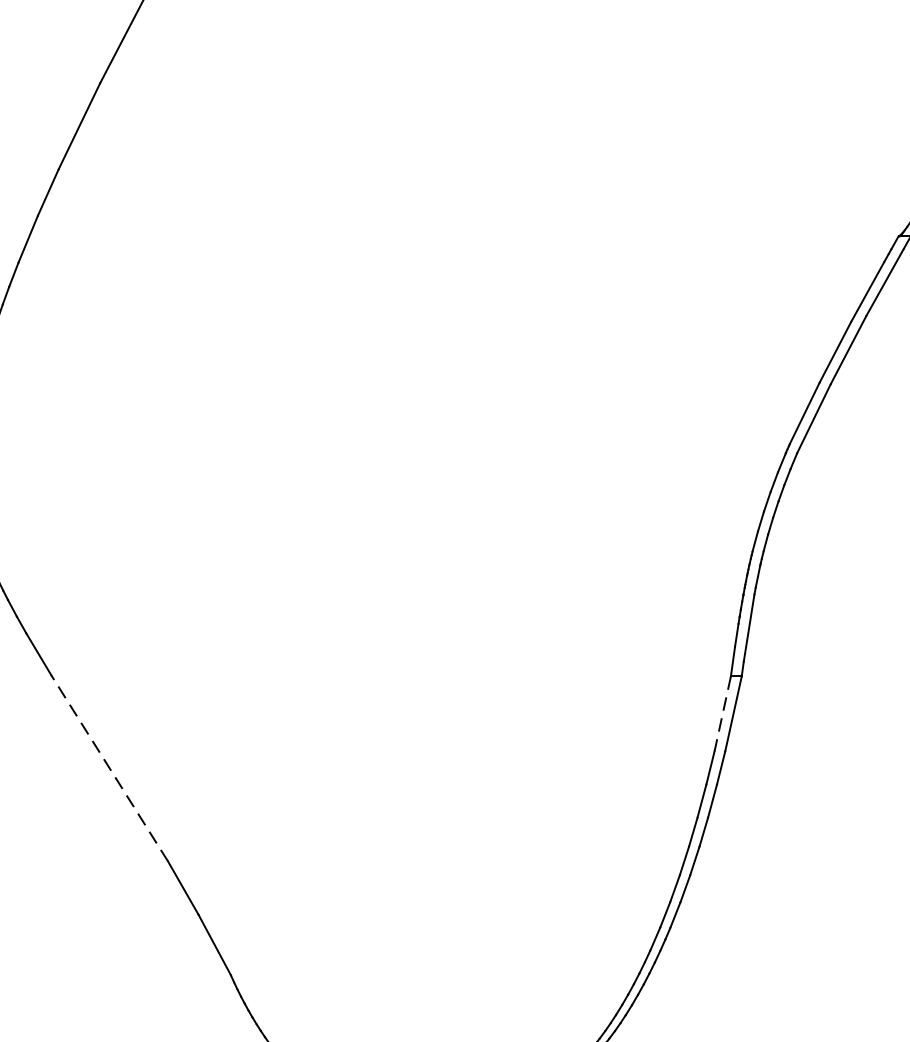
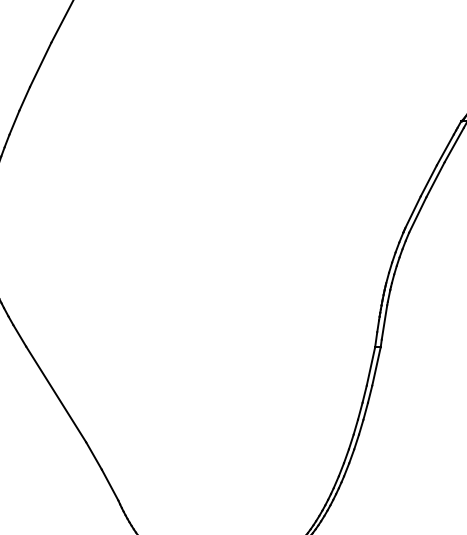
line: (721, 713) -> (370, 366), dashed -> solid
line: (108, 768) -> (55, 394), dashed -> solid

